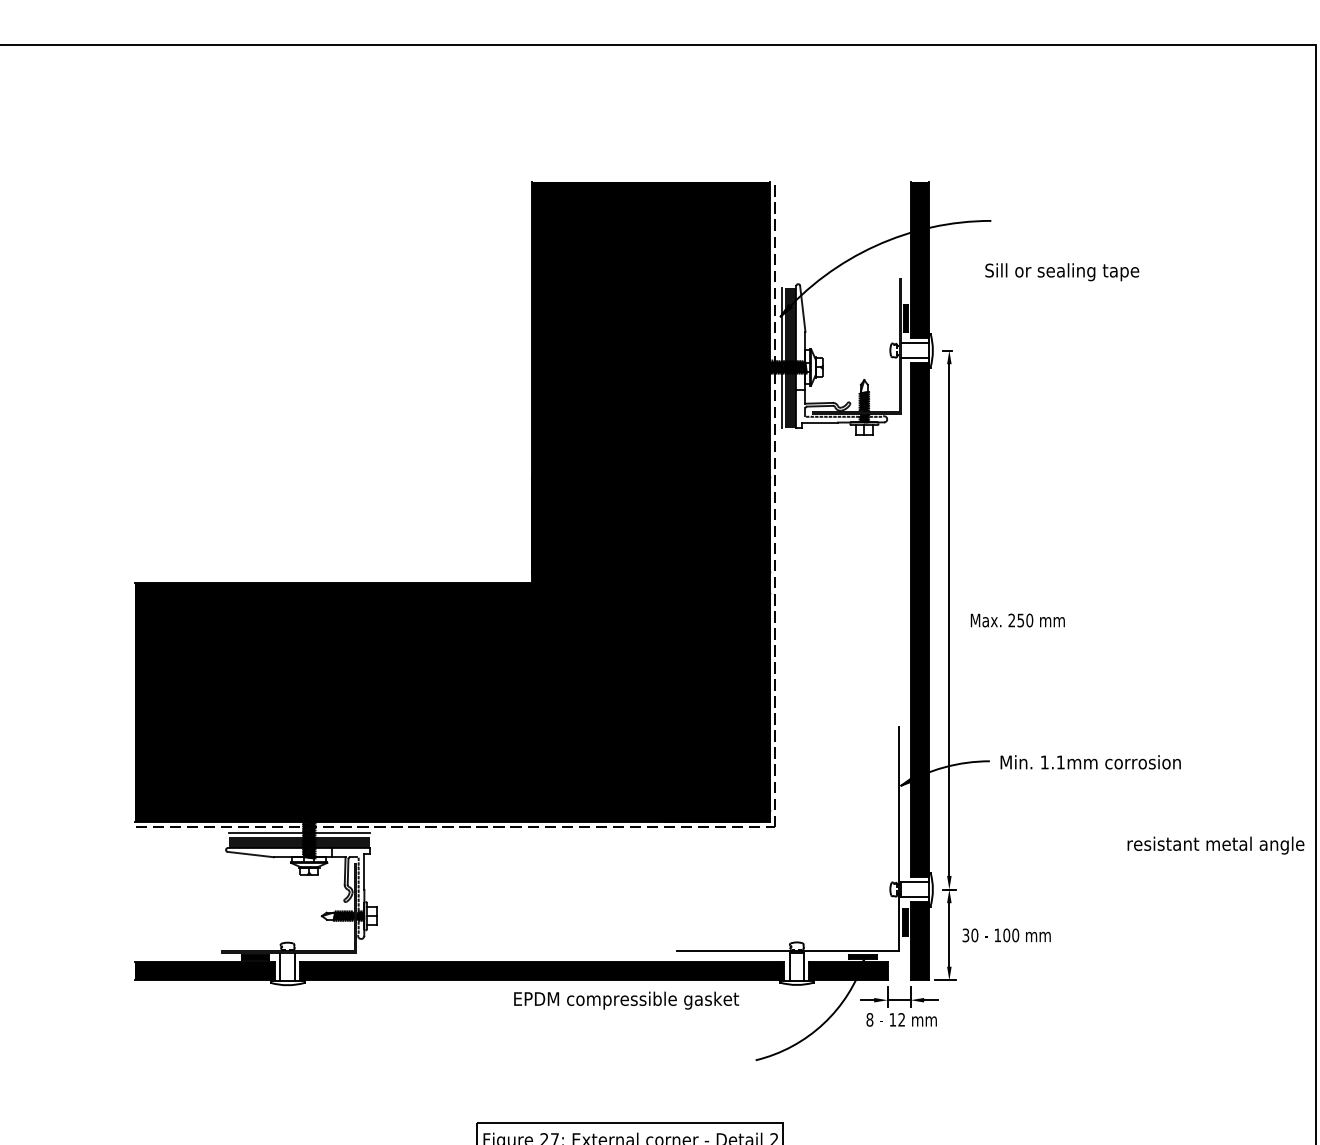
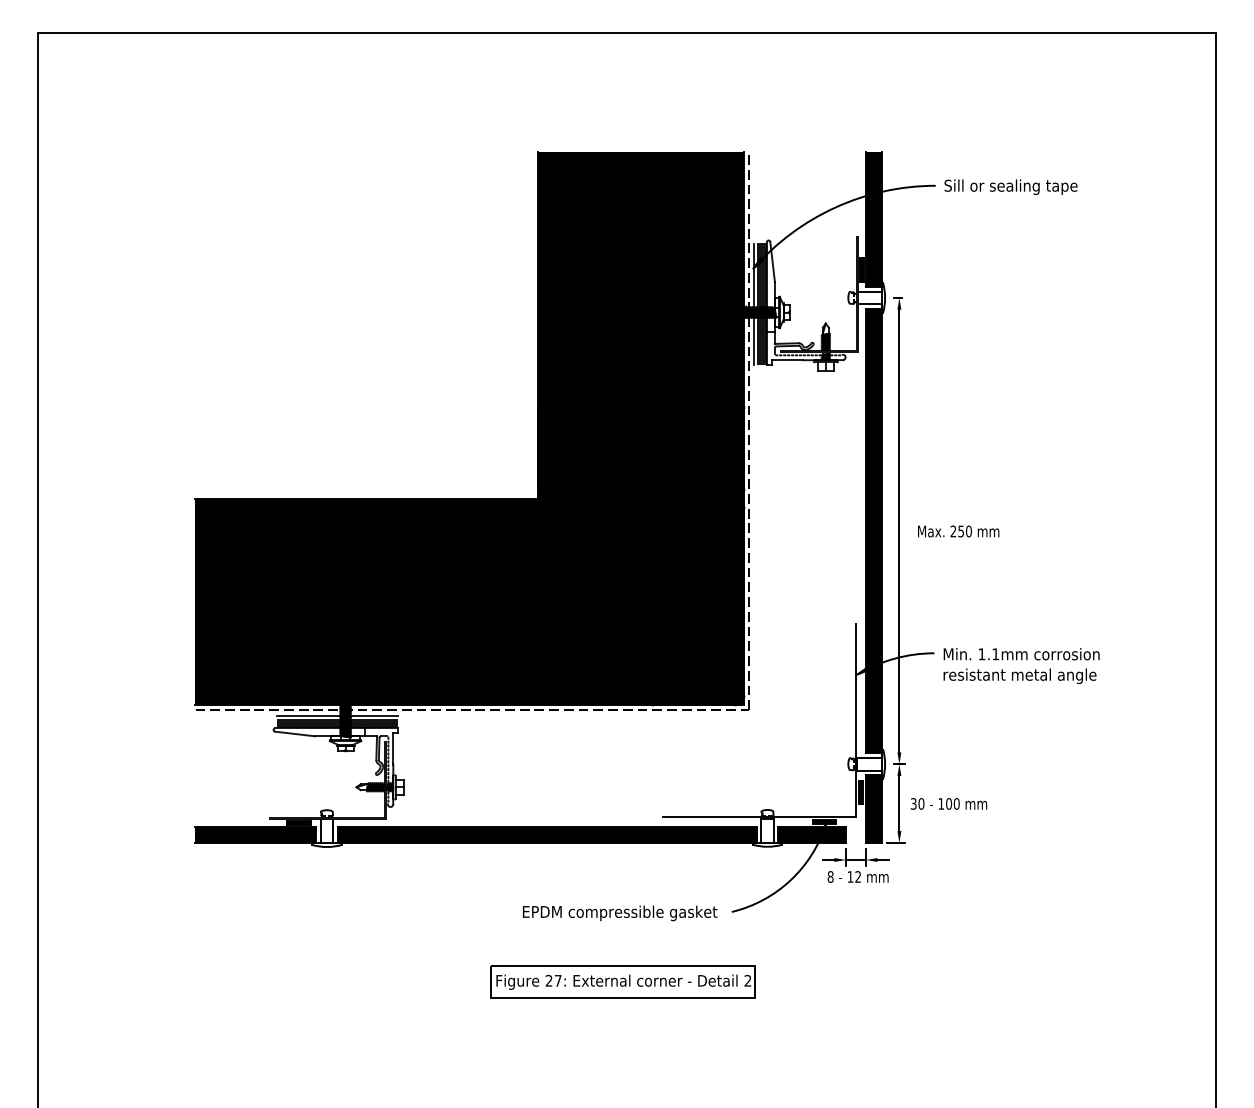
text: (1061, 271) -> (1010, 186), moved
text: (1215, 844) -> (1019, 675), moved
text: (626, 1000) -> (620, 913), moved

